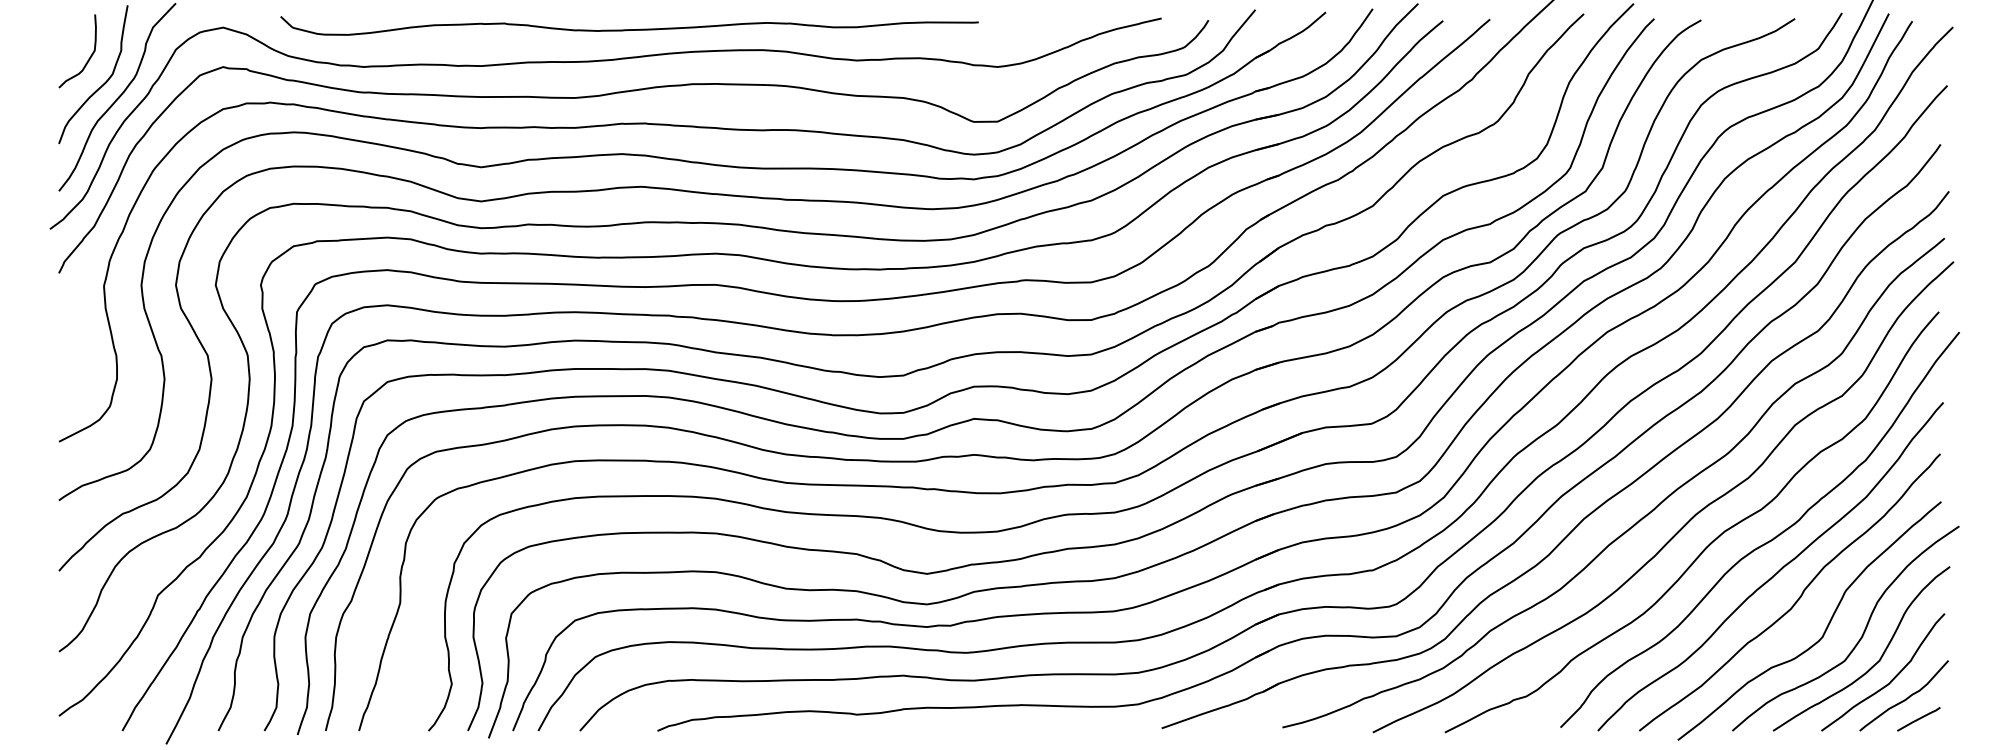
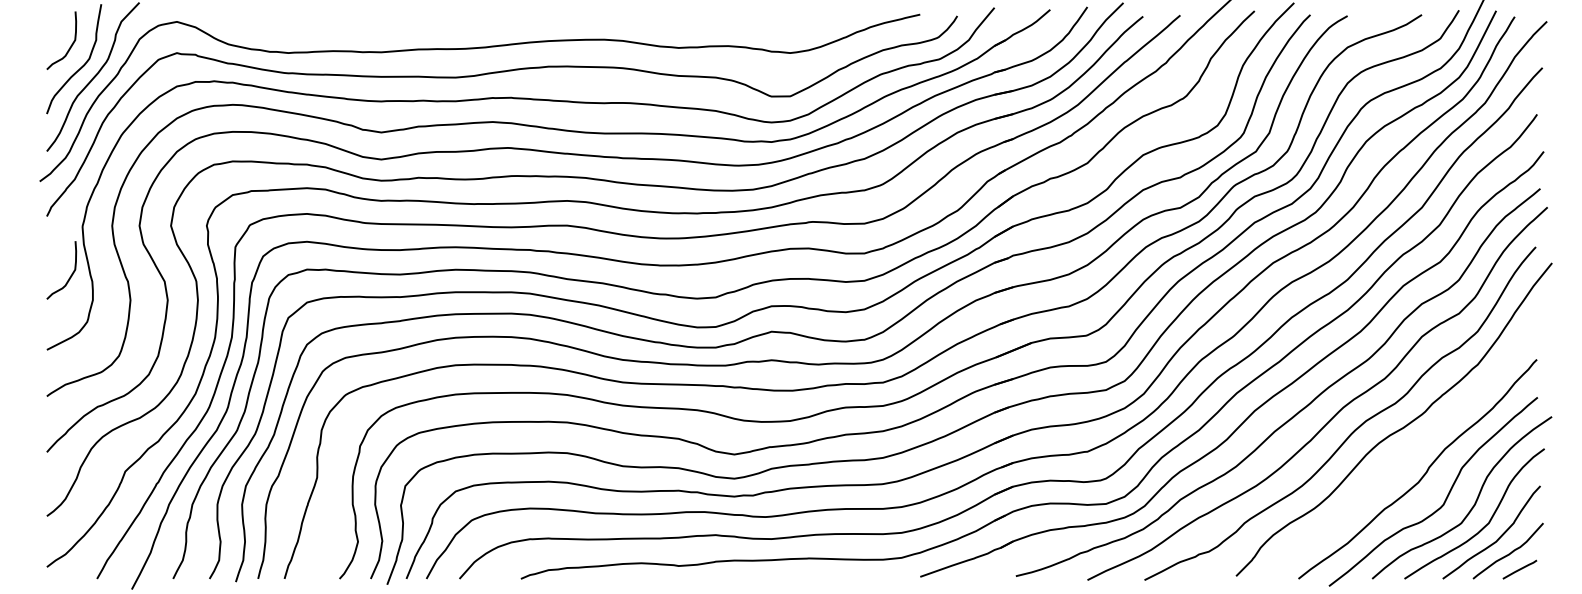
curve: (629, 29) -> (498, 23), removed
curve: (88, 348) -> (70, 276), added
curve: (1776, 572) -> (1407, 453), removed

